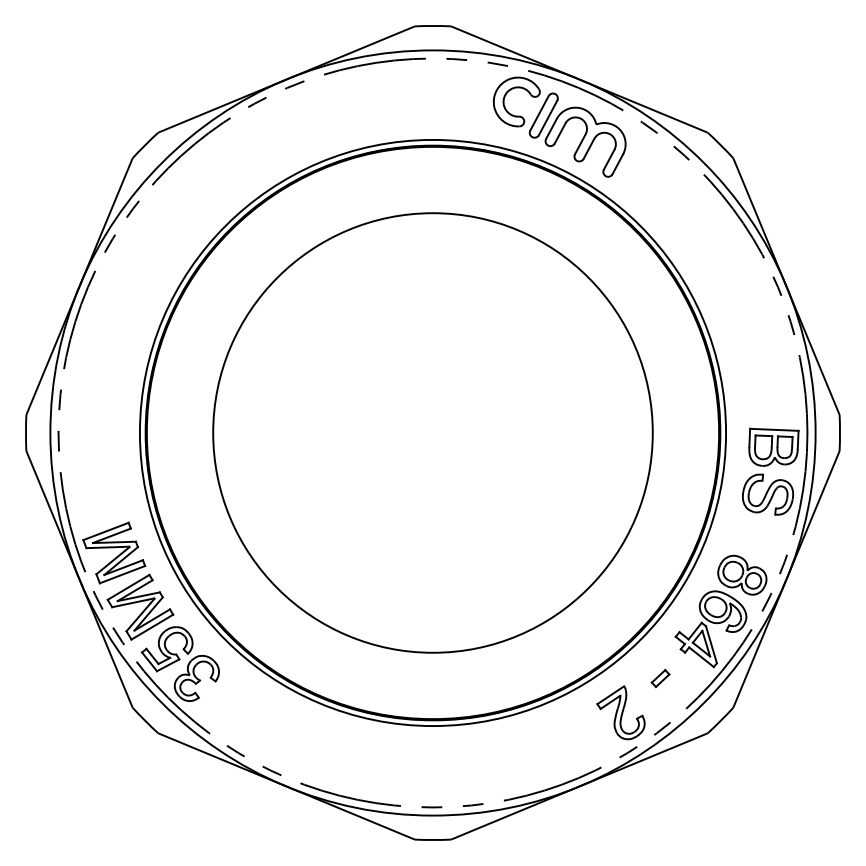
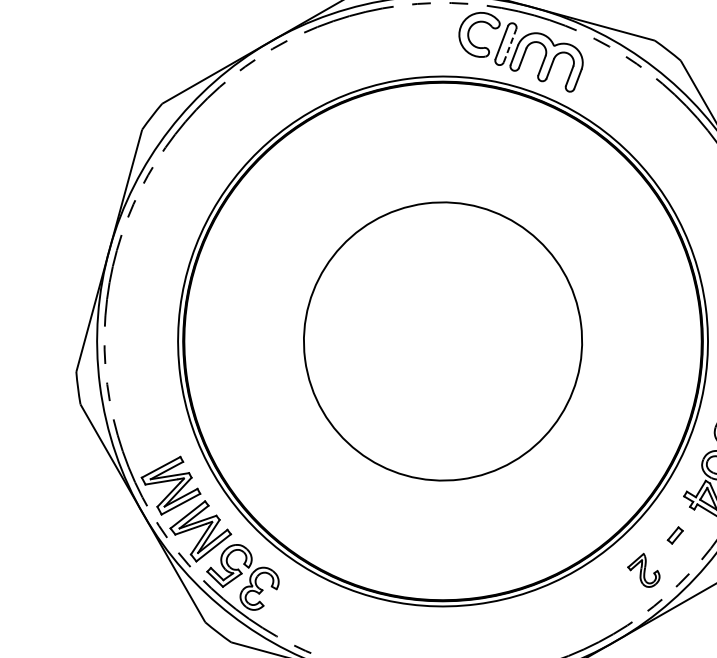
line: (548, 117) -> (510, 45), solid -> dashed
circle: (432, 432) -> (442, 341), size x0.7
part: (620, 712) -> (643, 570), size x0.7

